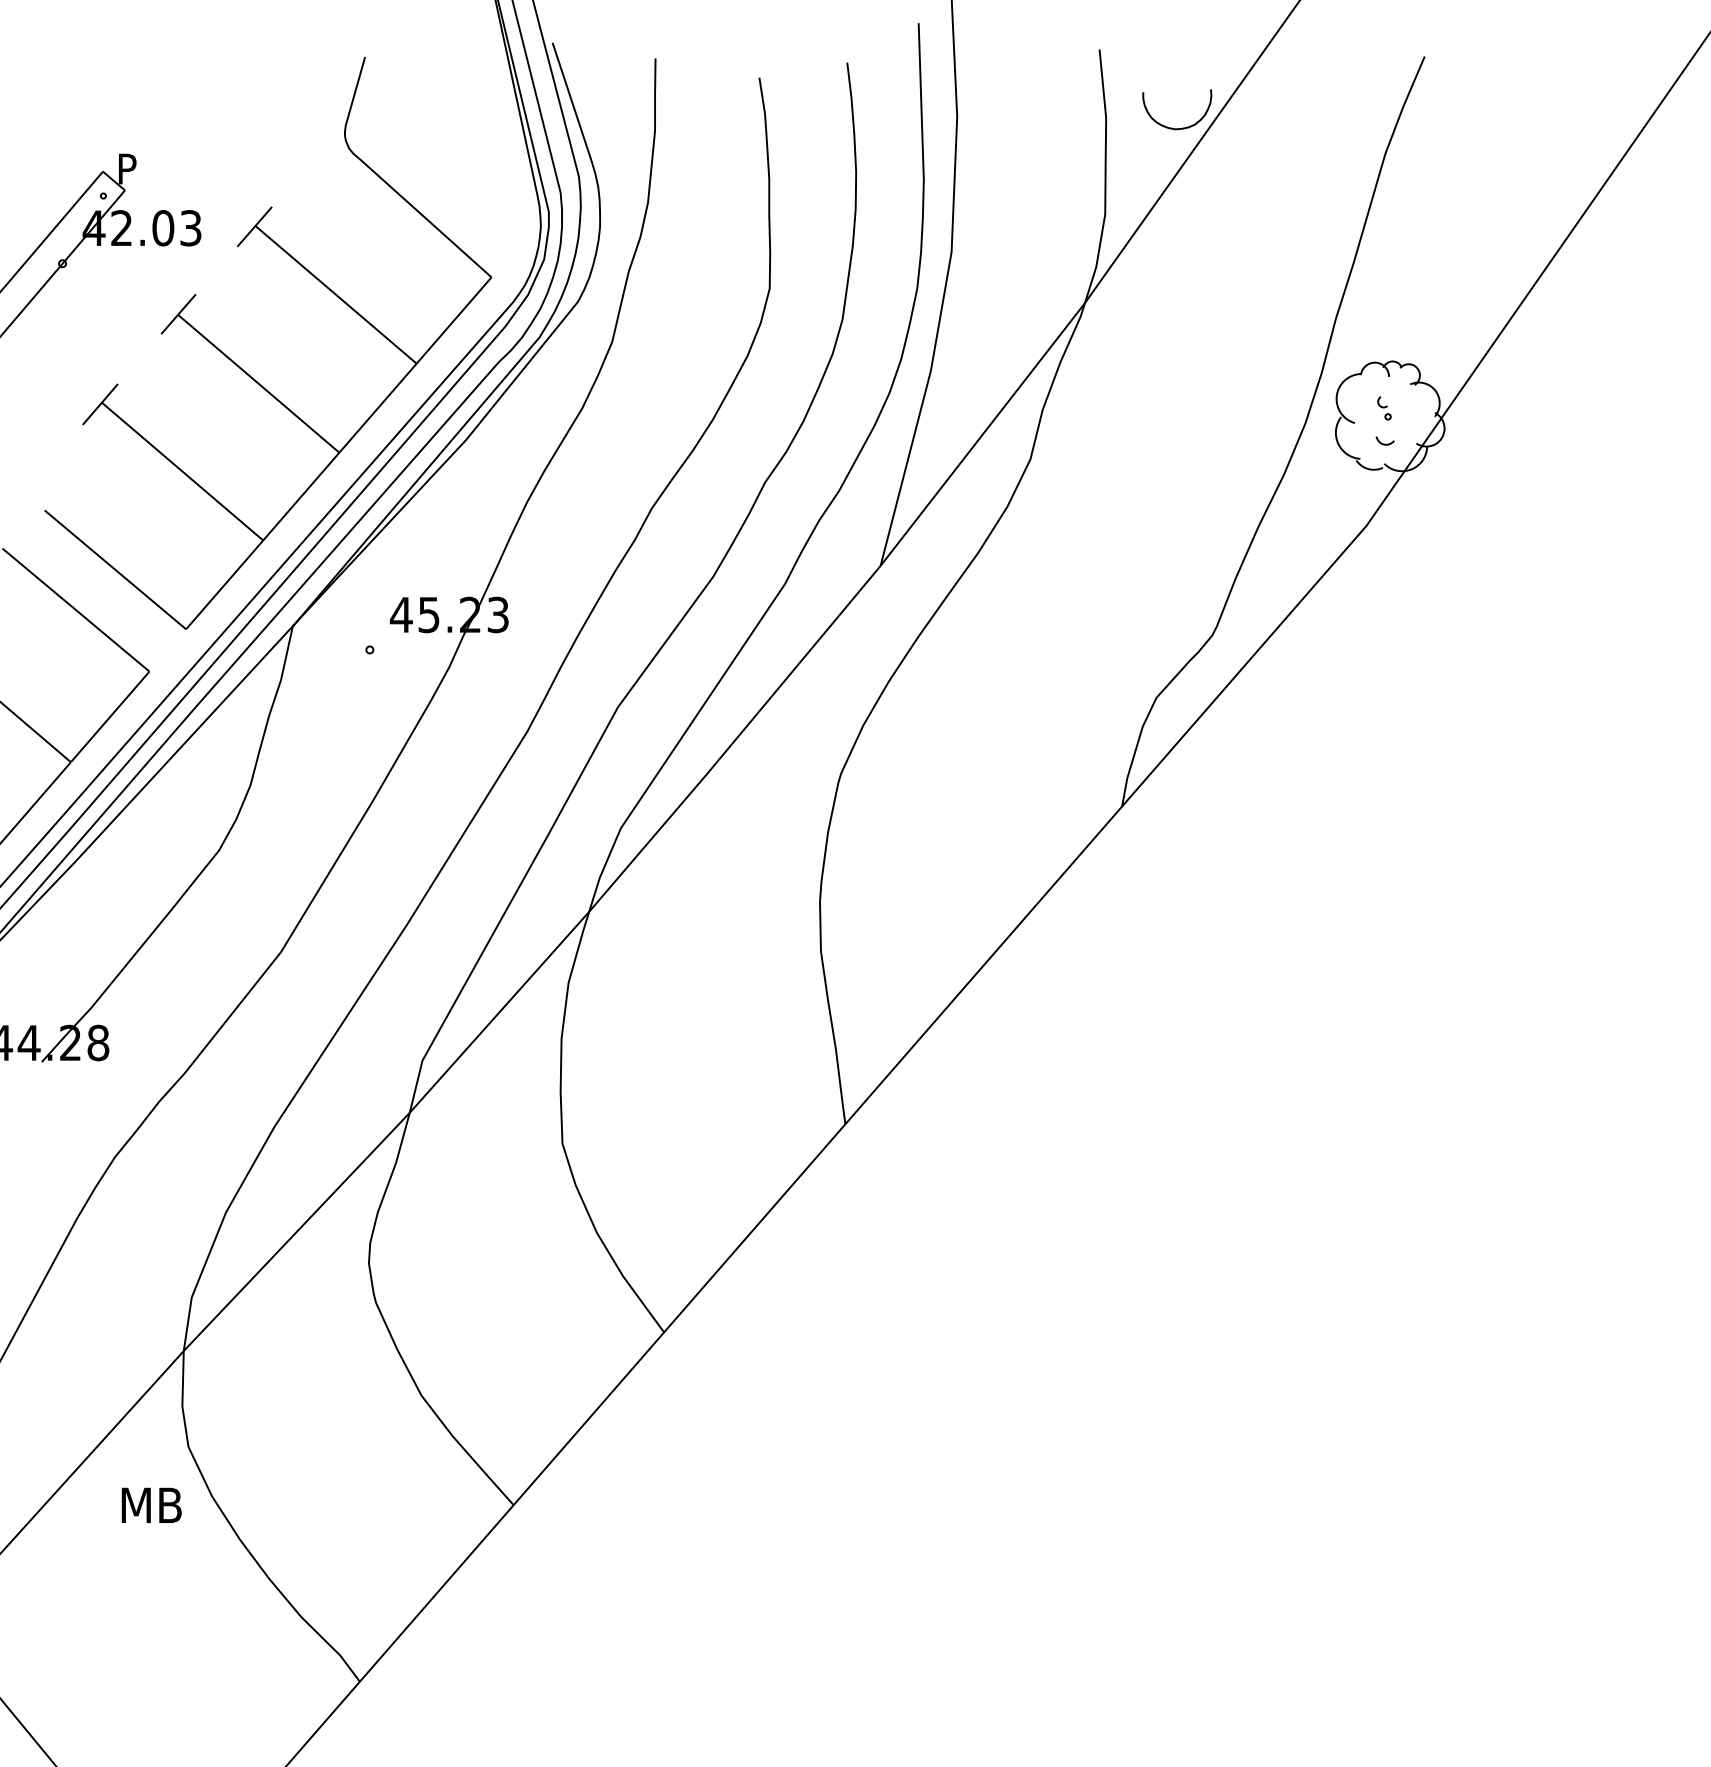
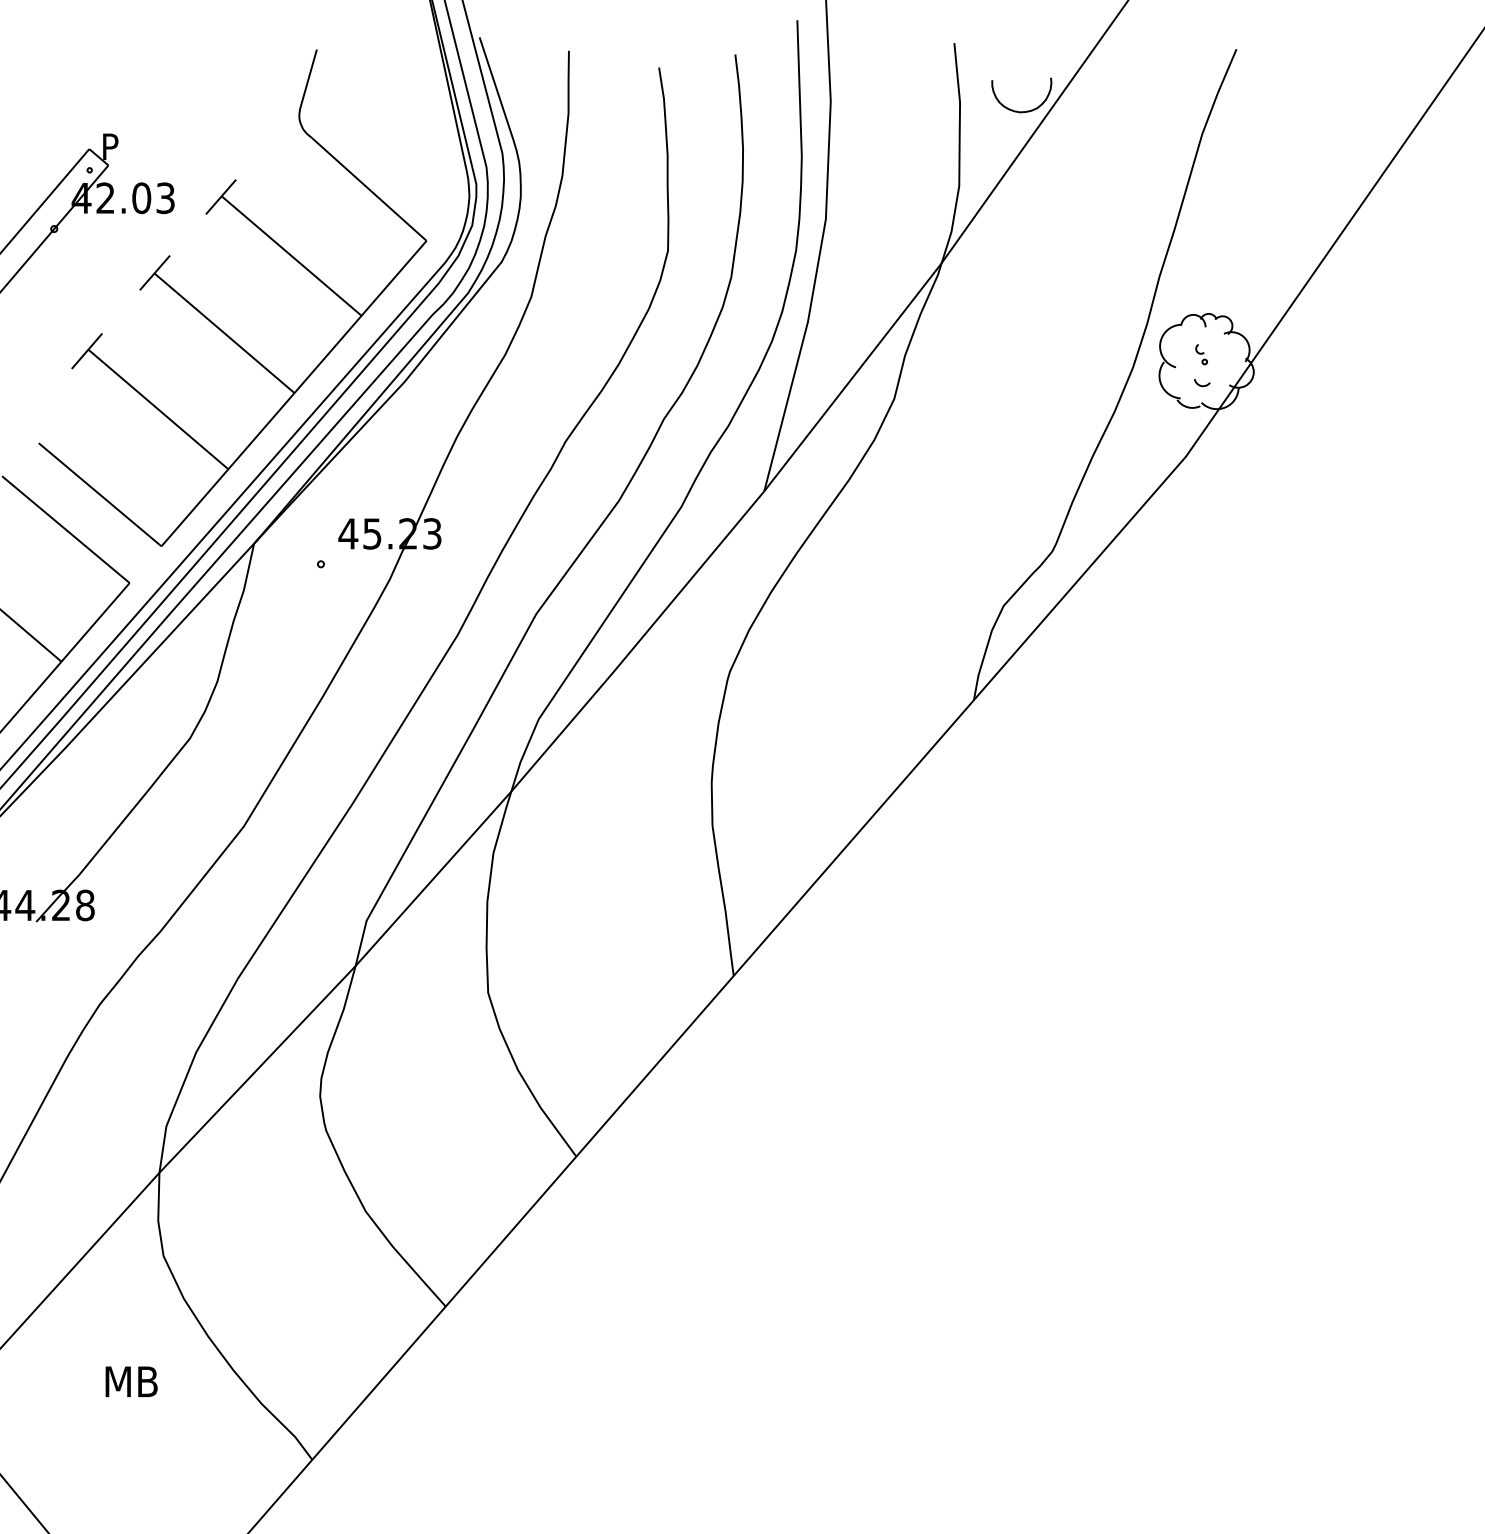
text: (151, 1505) -> (131, 1381), moved

